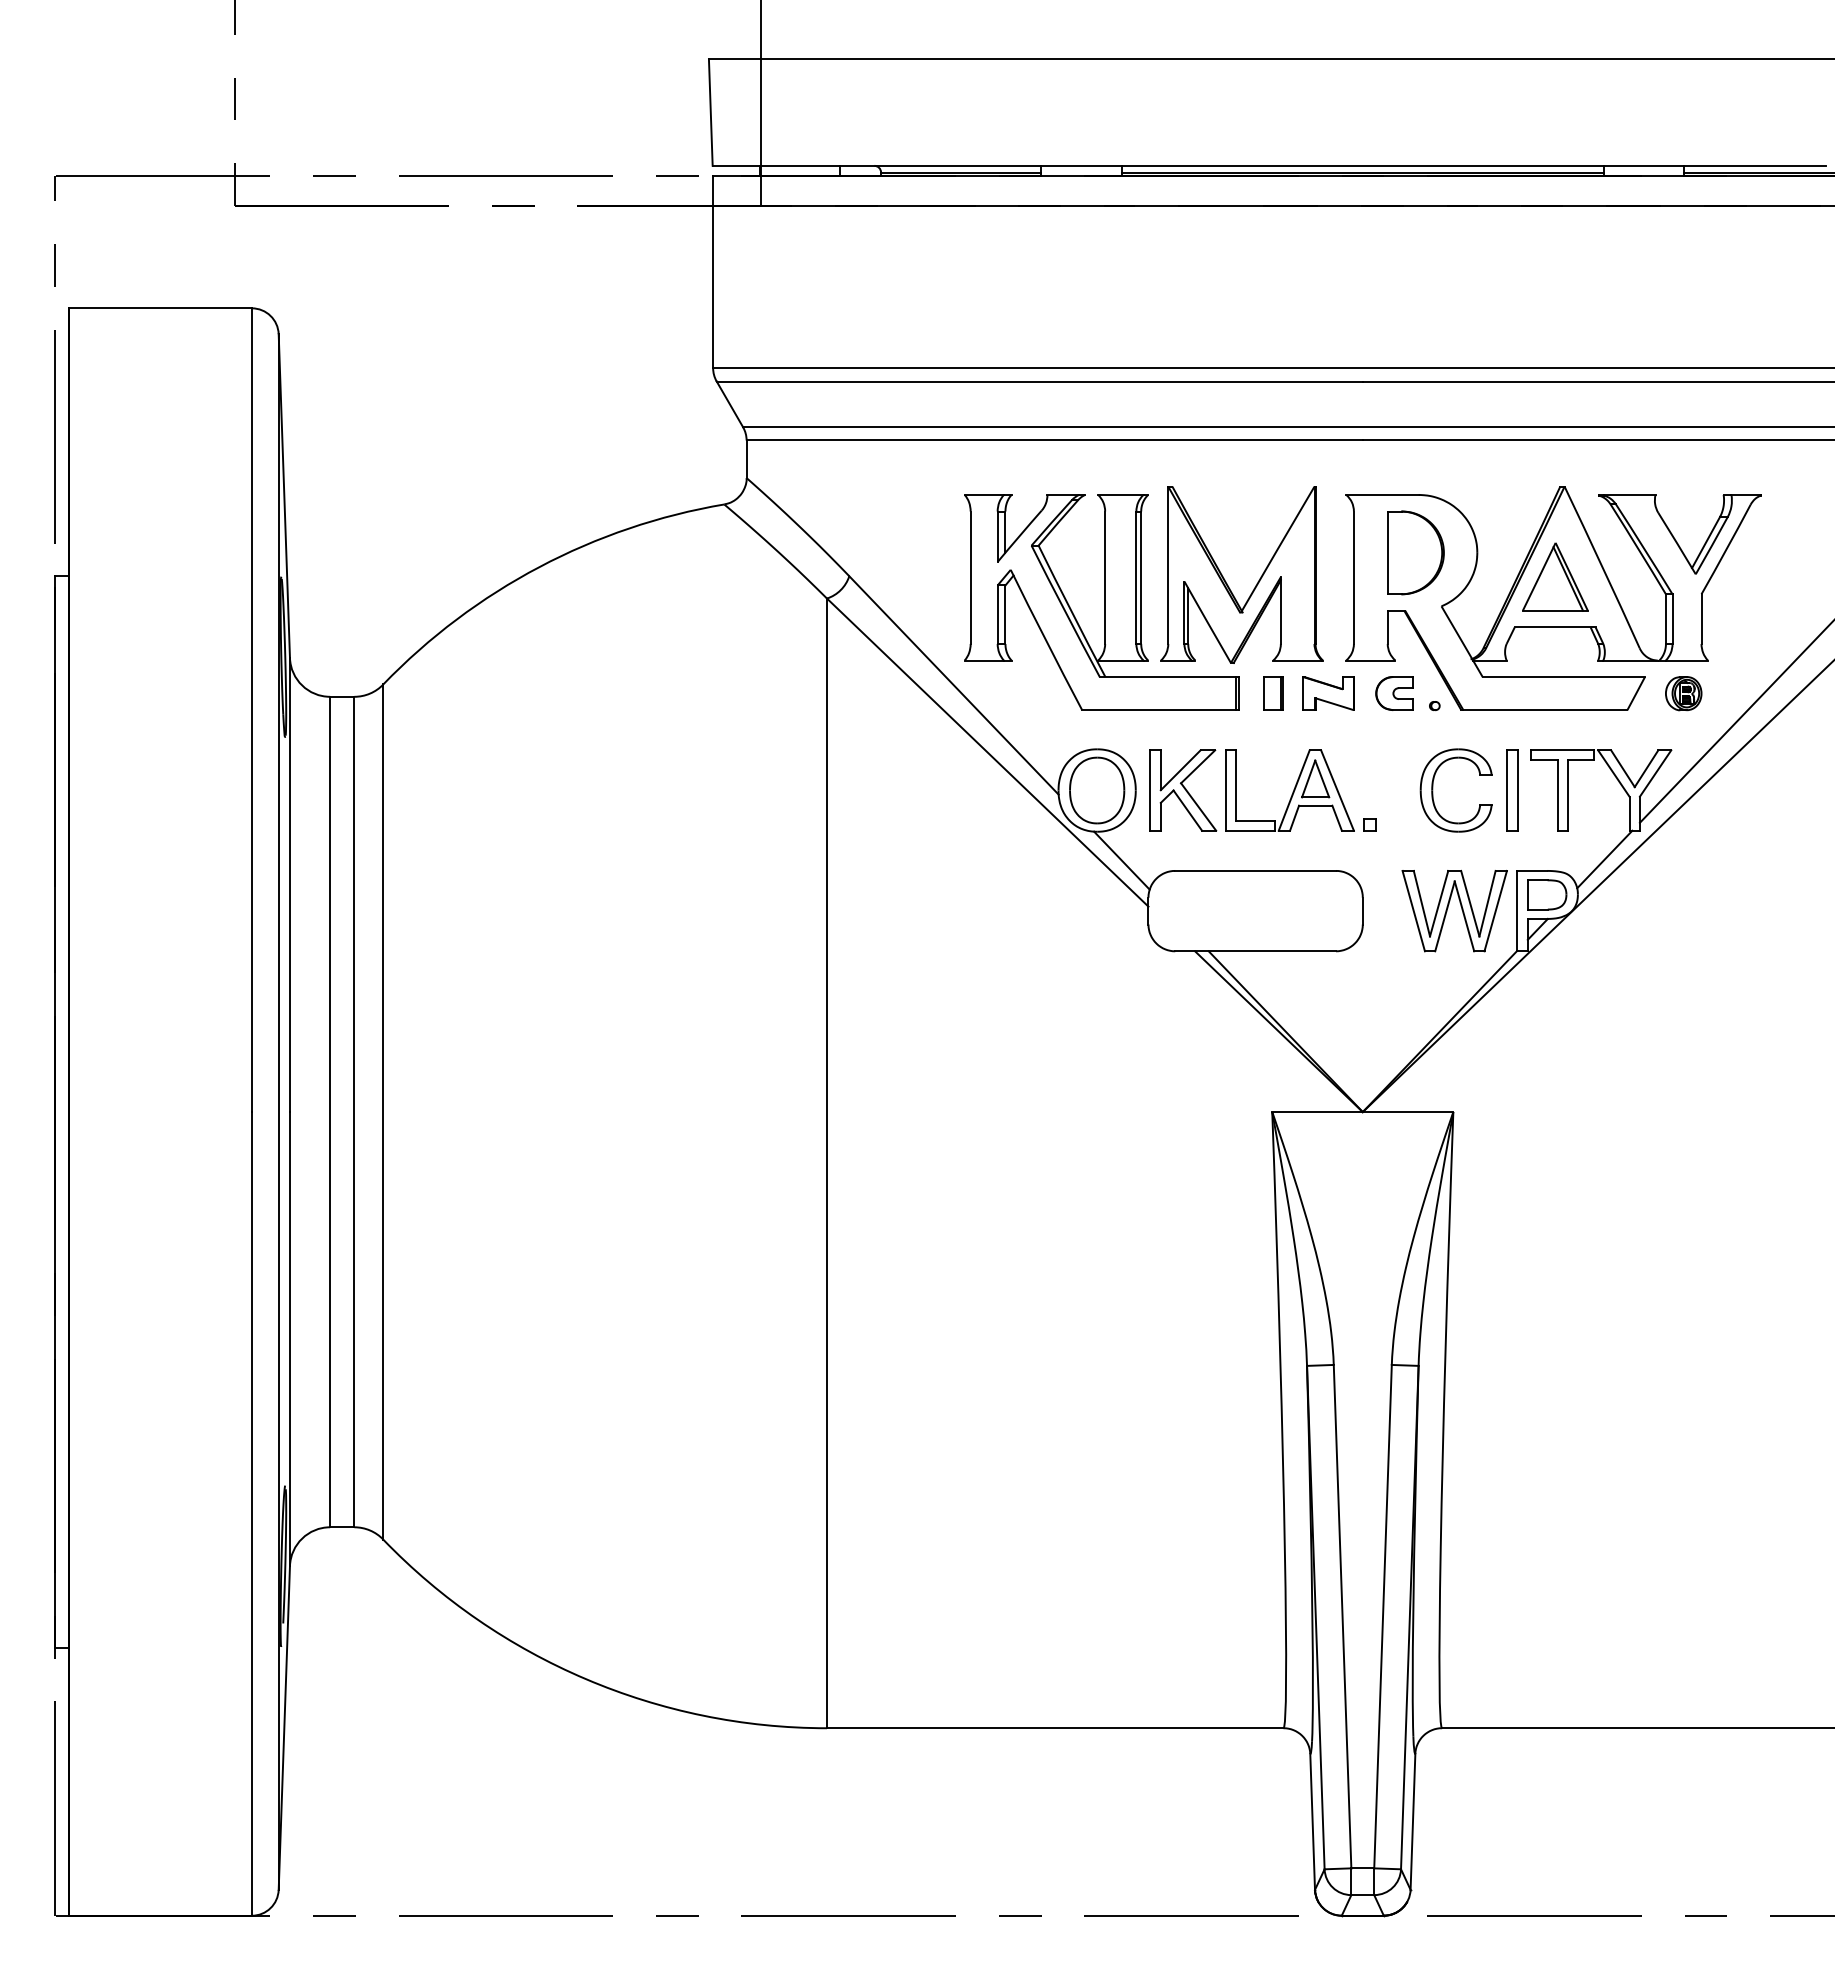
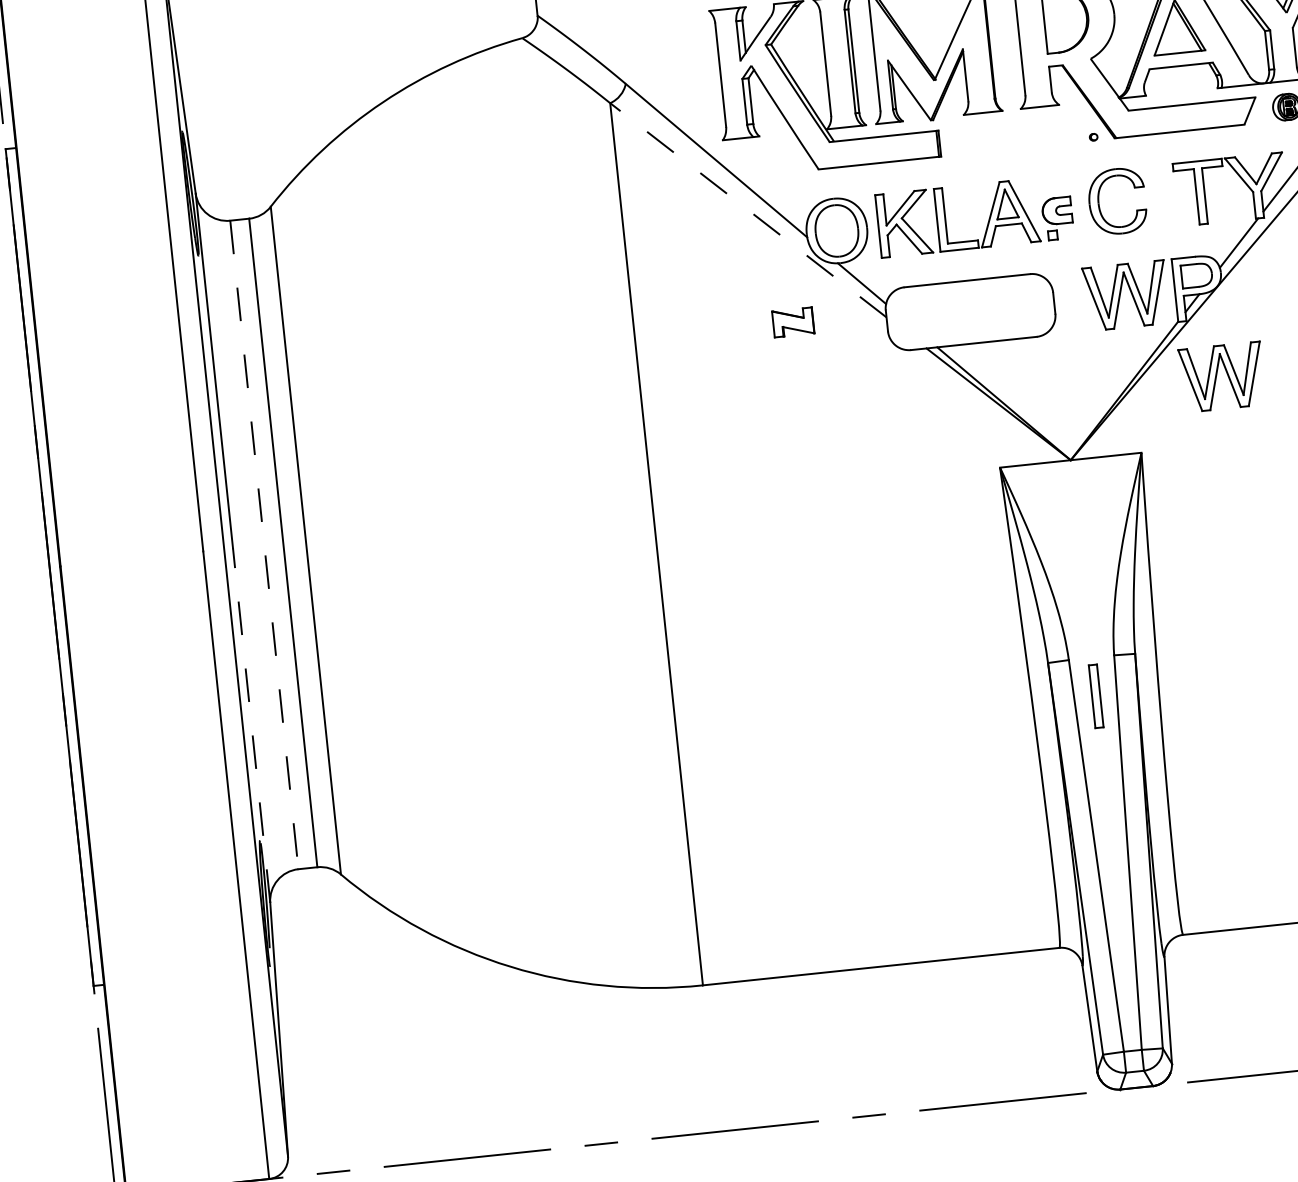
part: (1273, 693) -> (966, 140), removed
part: (1328, 693) -> (793, 322), moved
part: (1394, 693) -> (1056, 210), moved
line: (987, 752) -> (748, 210), solid -> dashed
part: (1512, 790) -> (1096, 696), moved
part: (1559, 1024) -> (1217, 375), added
line: (330, 1112) -> (264, 545), solid -> dashed
line: (289, 1338) -> (251, 725), solid -> dashed

